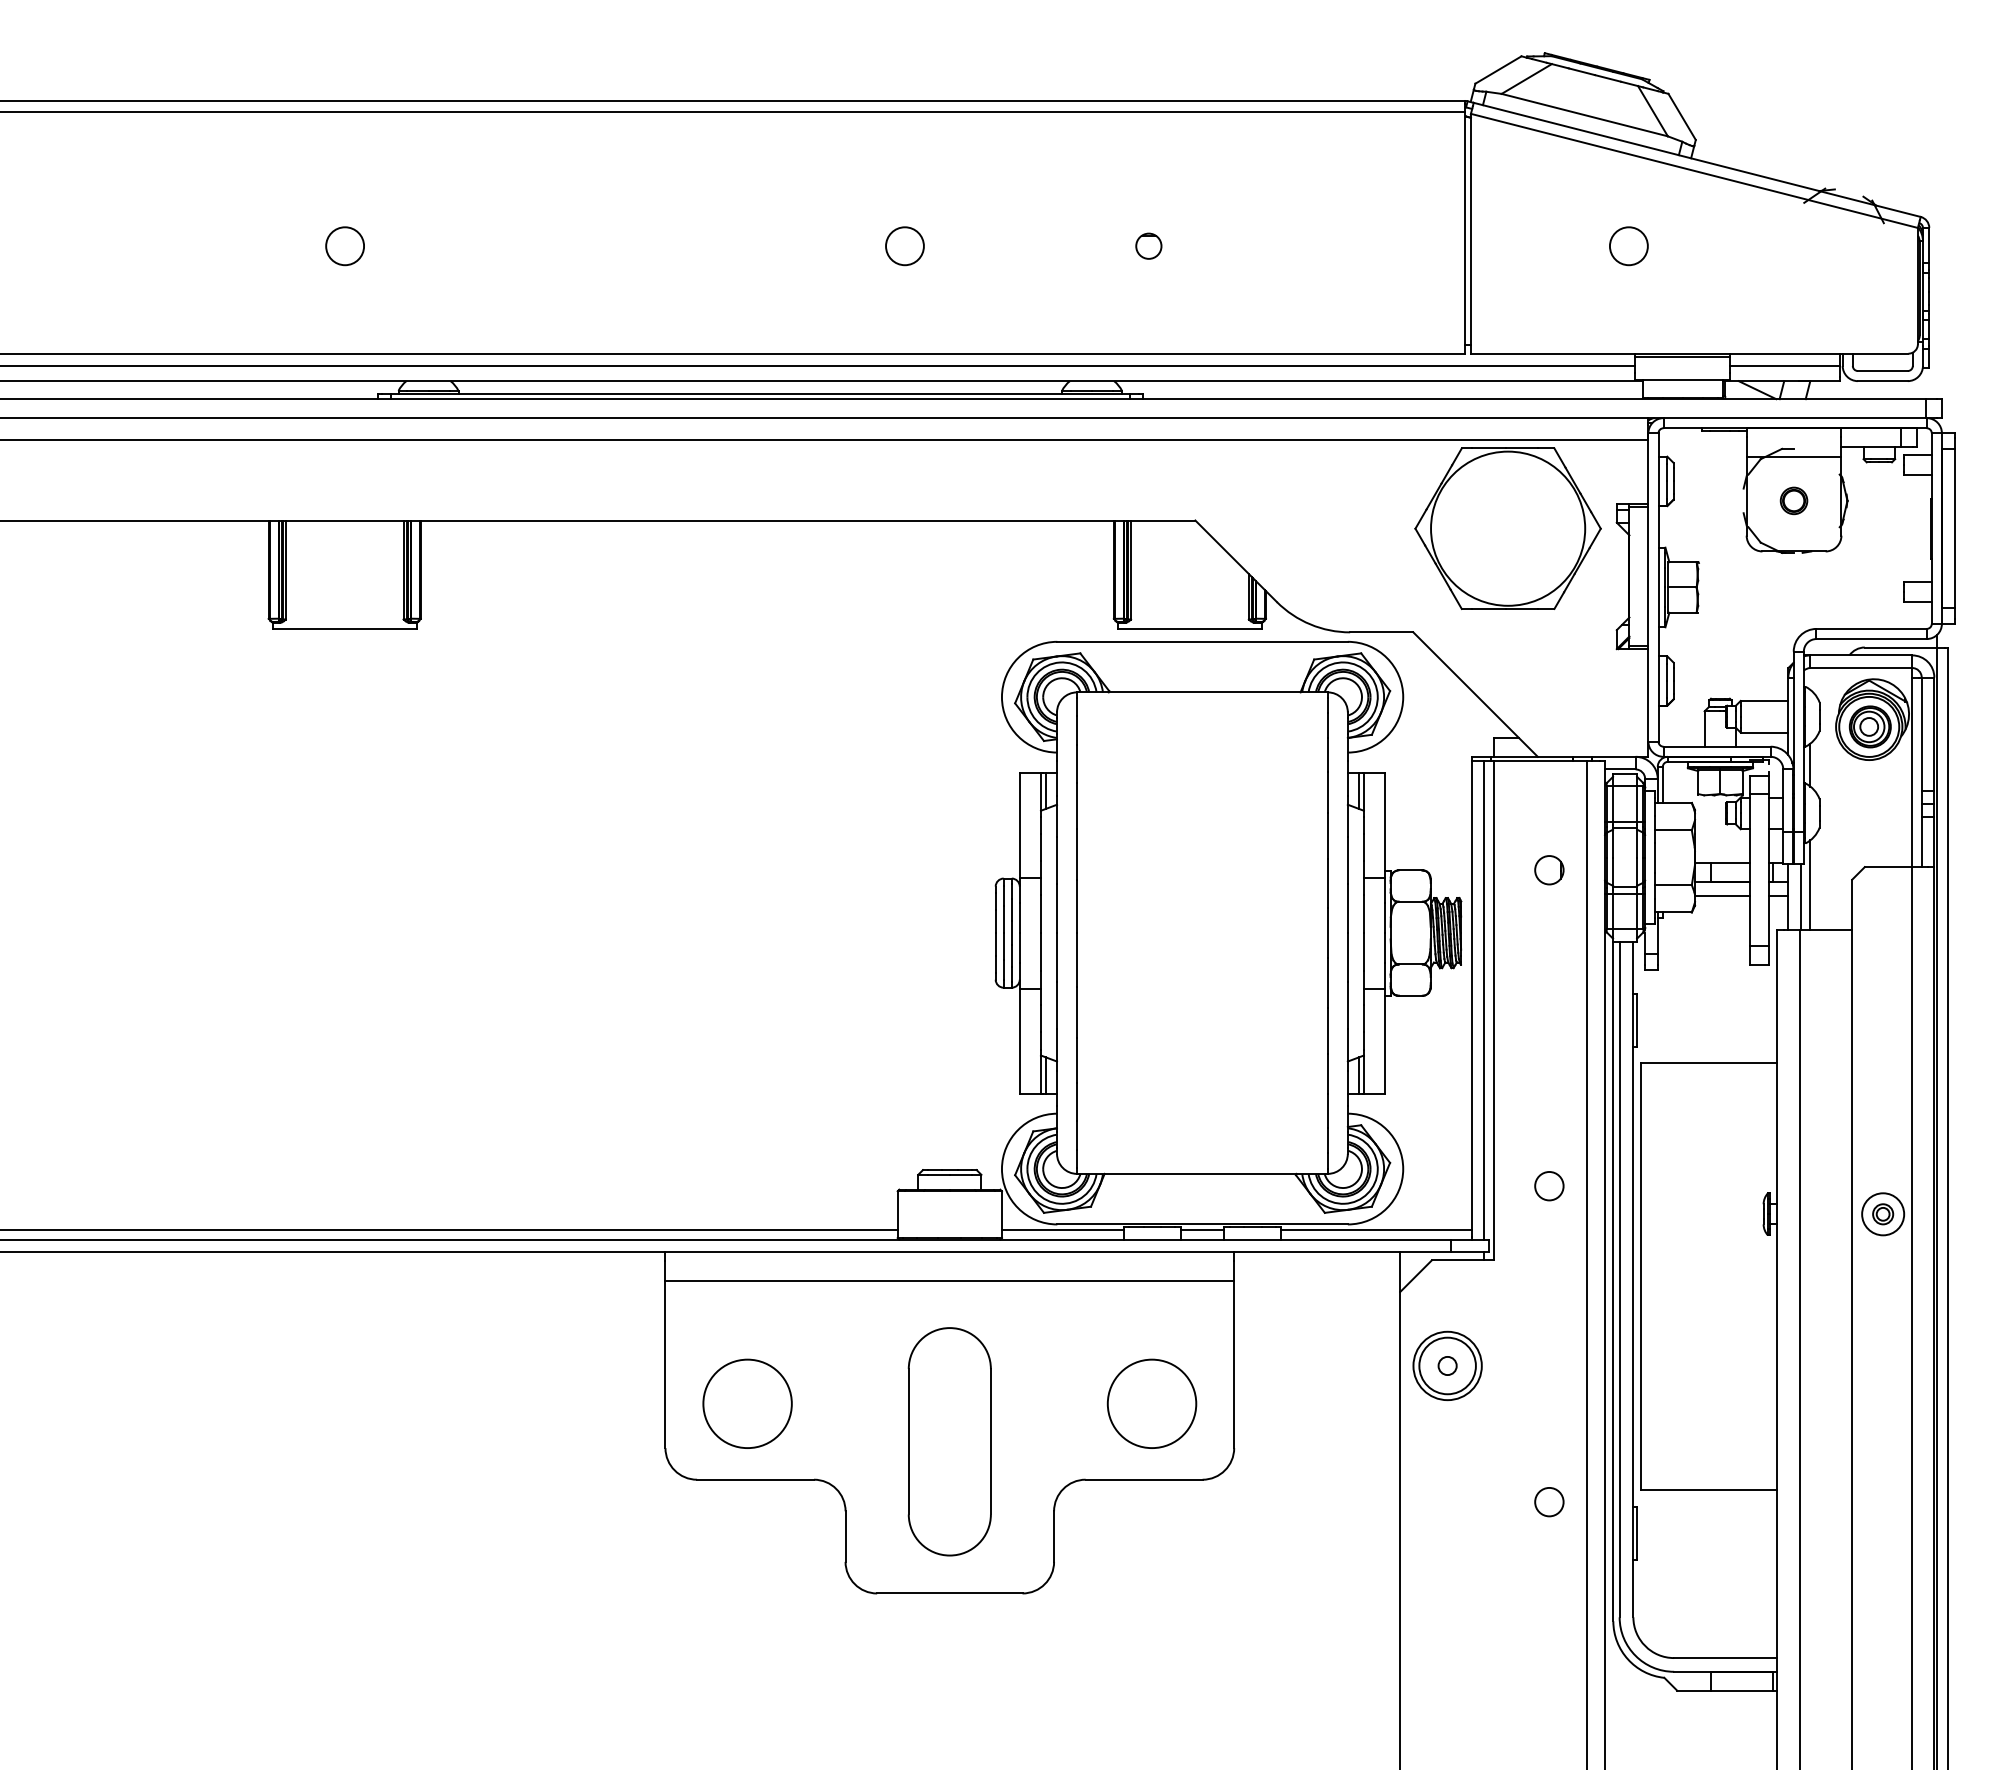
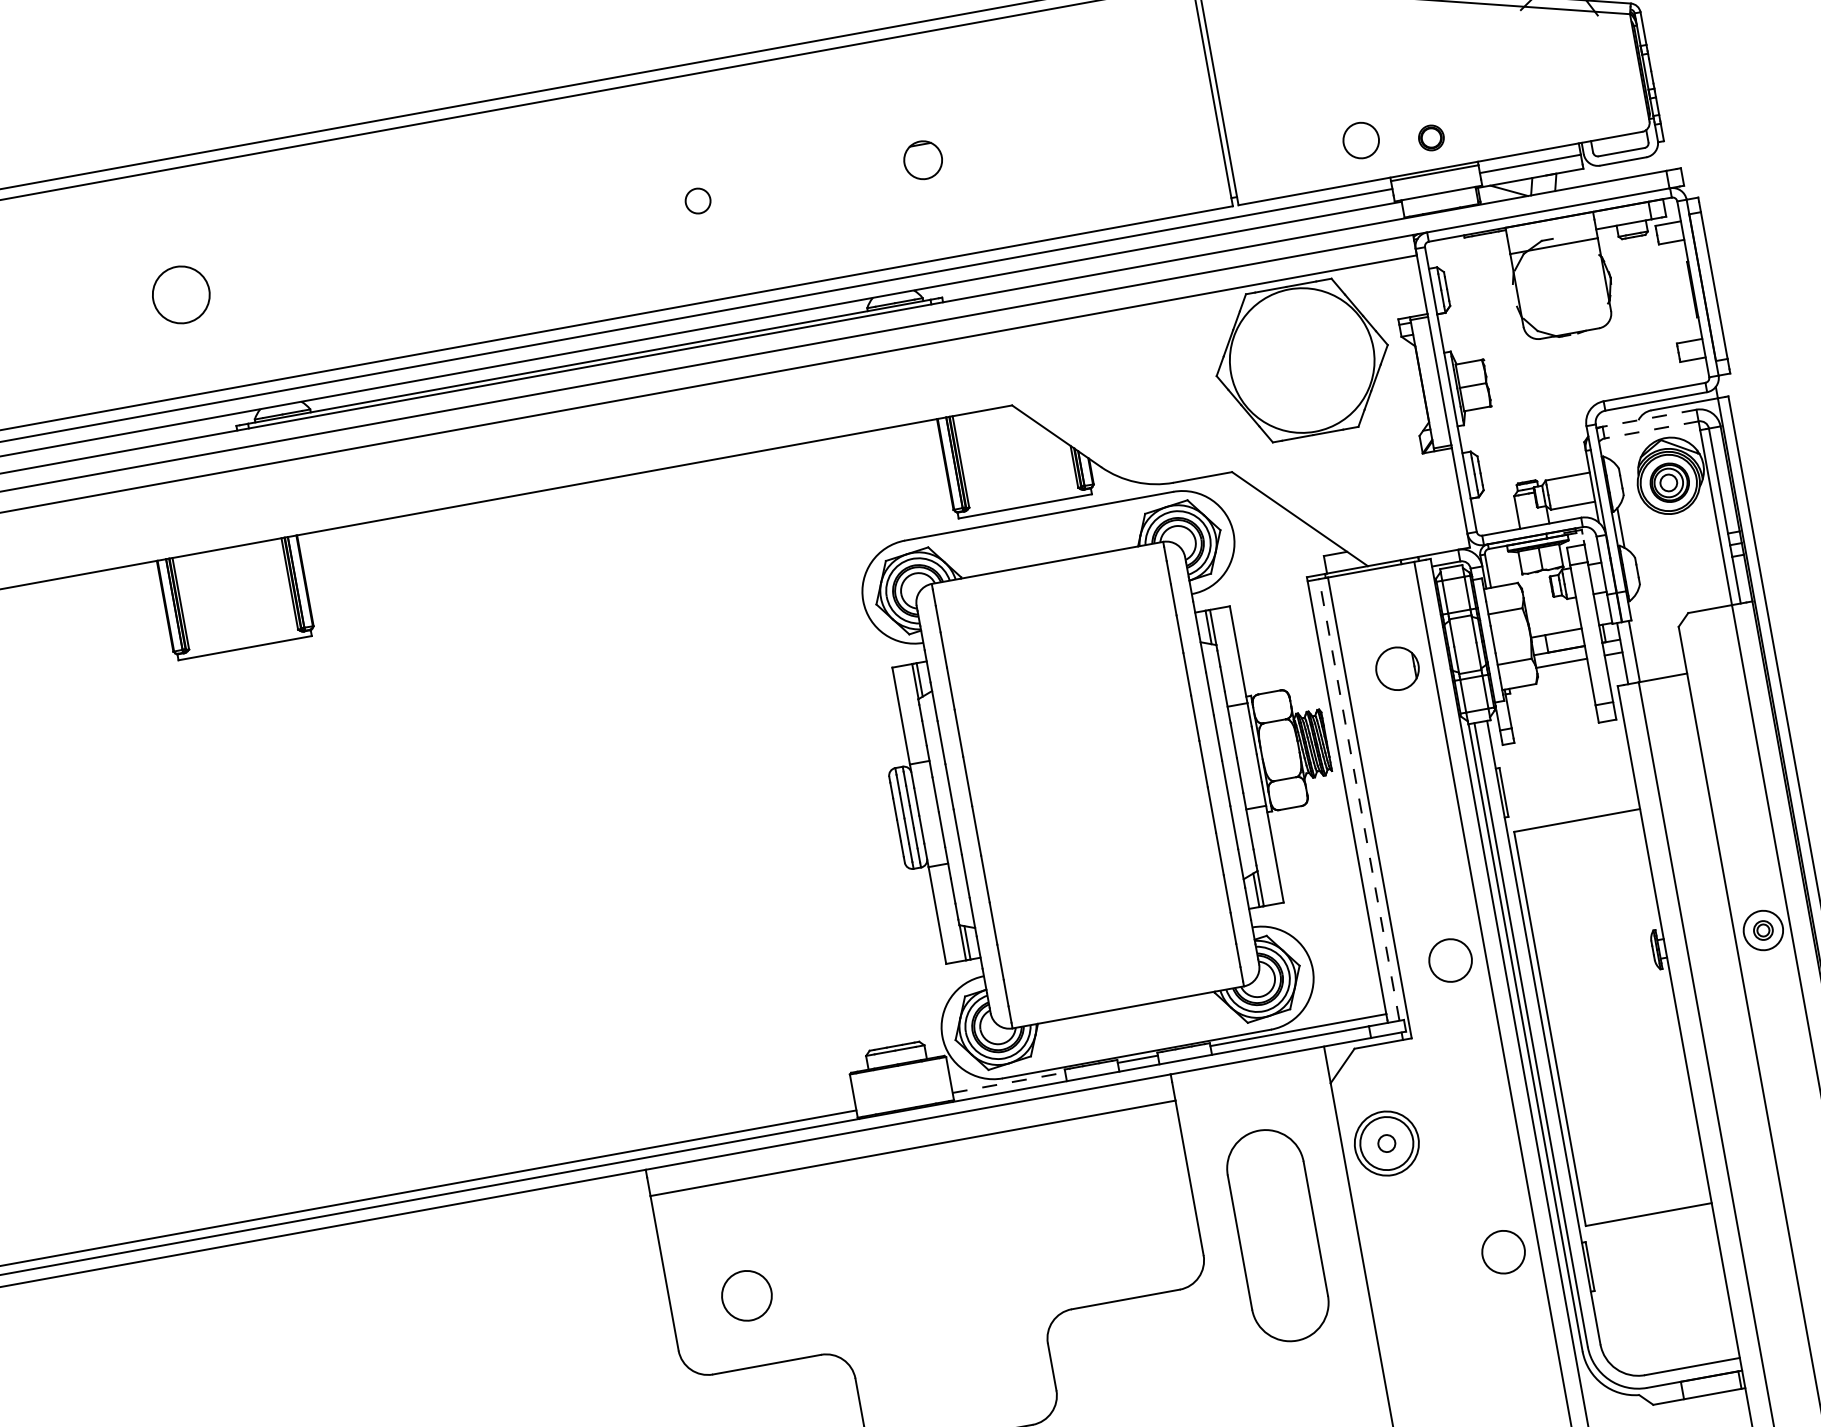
part: (1148, 245) -> (922, 159), size x1.6
circle: (345, 246) -> (181, 295), size x1.6
circle: (904, 246) -> (697, 201), size x0.7
circle: (1628, 246) -> (1360, 140), moved
part: (1793, 500) -> (1430, 137), moved
line: (1861, 655) -> (1649, 418), solid -> dashed
line: (1861, 668) -> (1651, 430), solid -> dashed
part: (1549, 870) -> (1397, 669), size x1.6
line: (1810, 885) -> (1641, 639), removed
line: (1484, 999) -> (1359, 799), solid -> dashed
circle: (1549, 1185) -> (1450, 959), size x1.6
line: (1063, 1230) -> (1009, 1082), solid -> dashed
circle: (747, 1403) -> (746, 1295), size x0.6
circle: (1151, 1403) -> (1119, 1227), removed
part: (949, 1441) -> (1277, 1235), moved
circle: (1549, 1501) -> (1503, 1251), size x1.6

